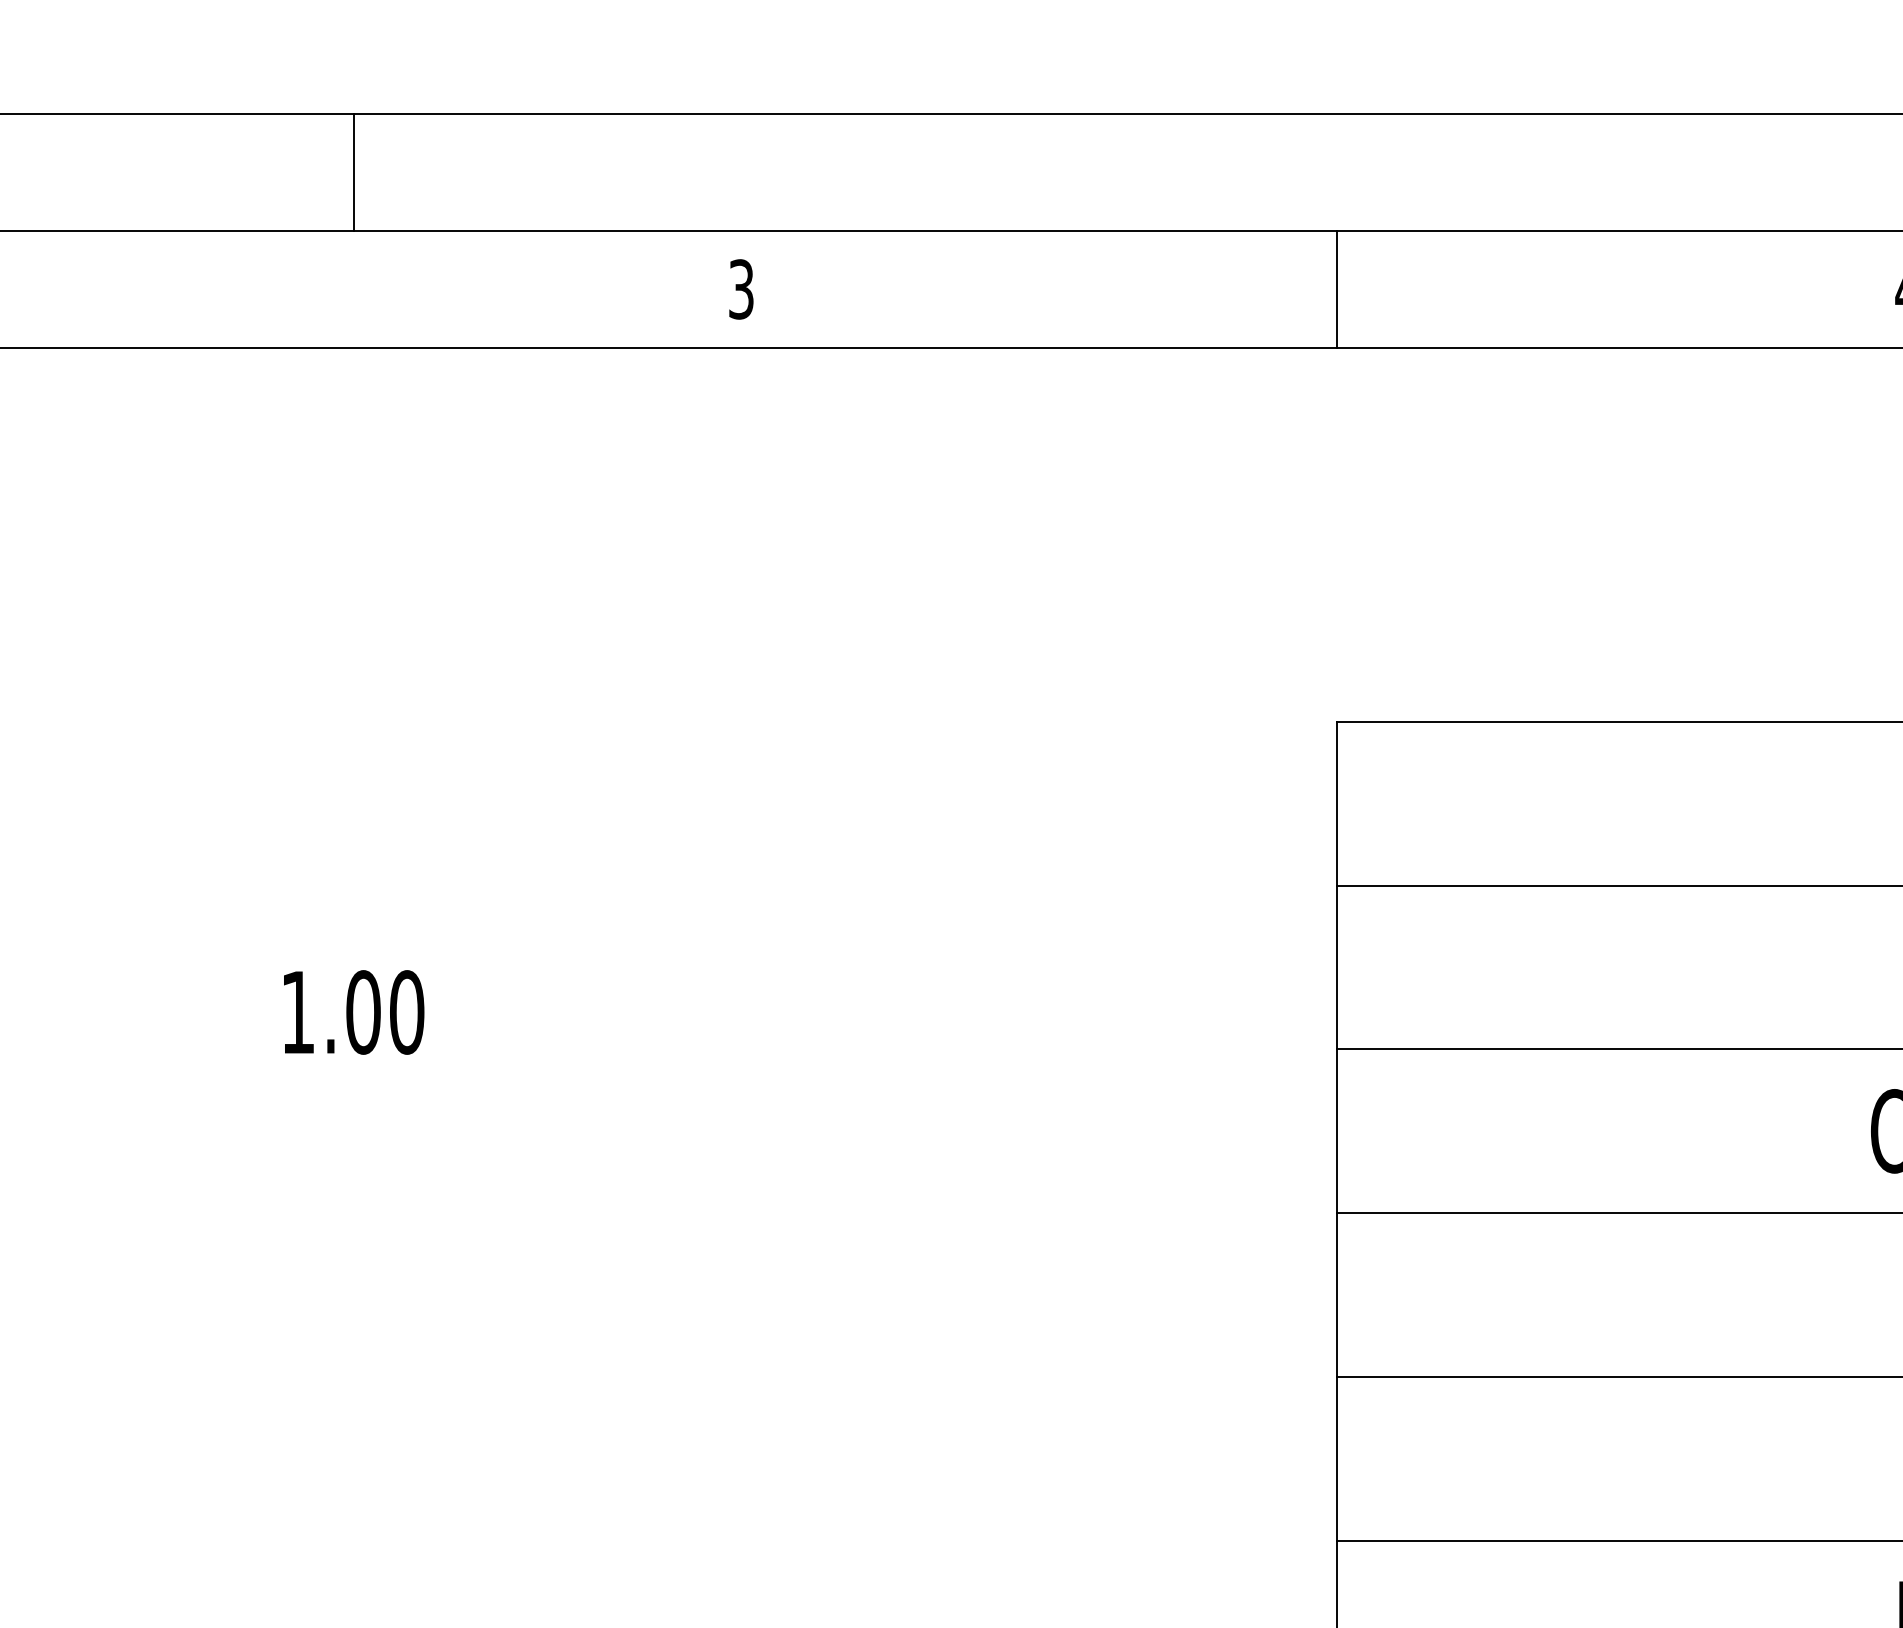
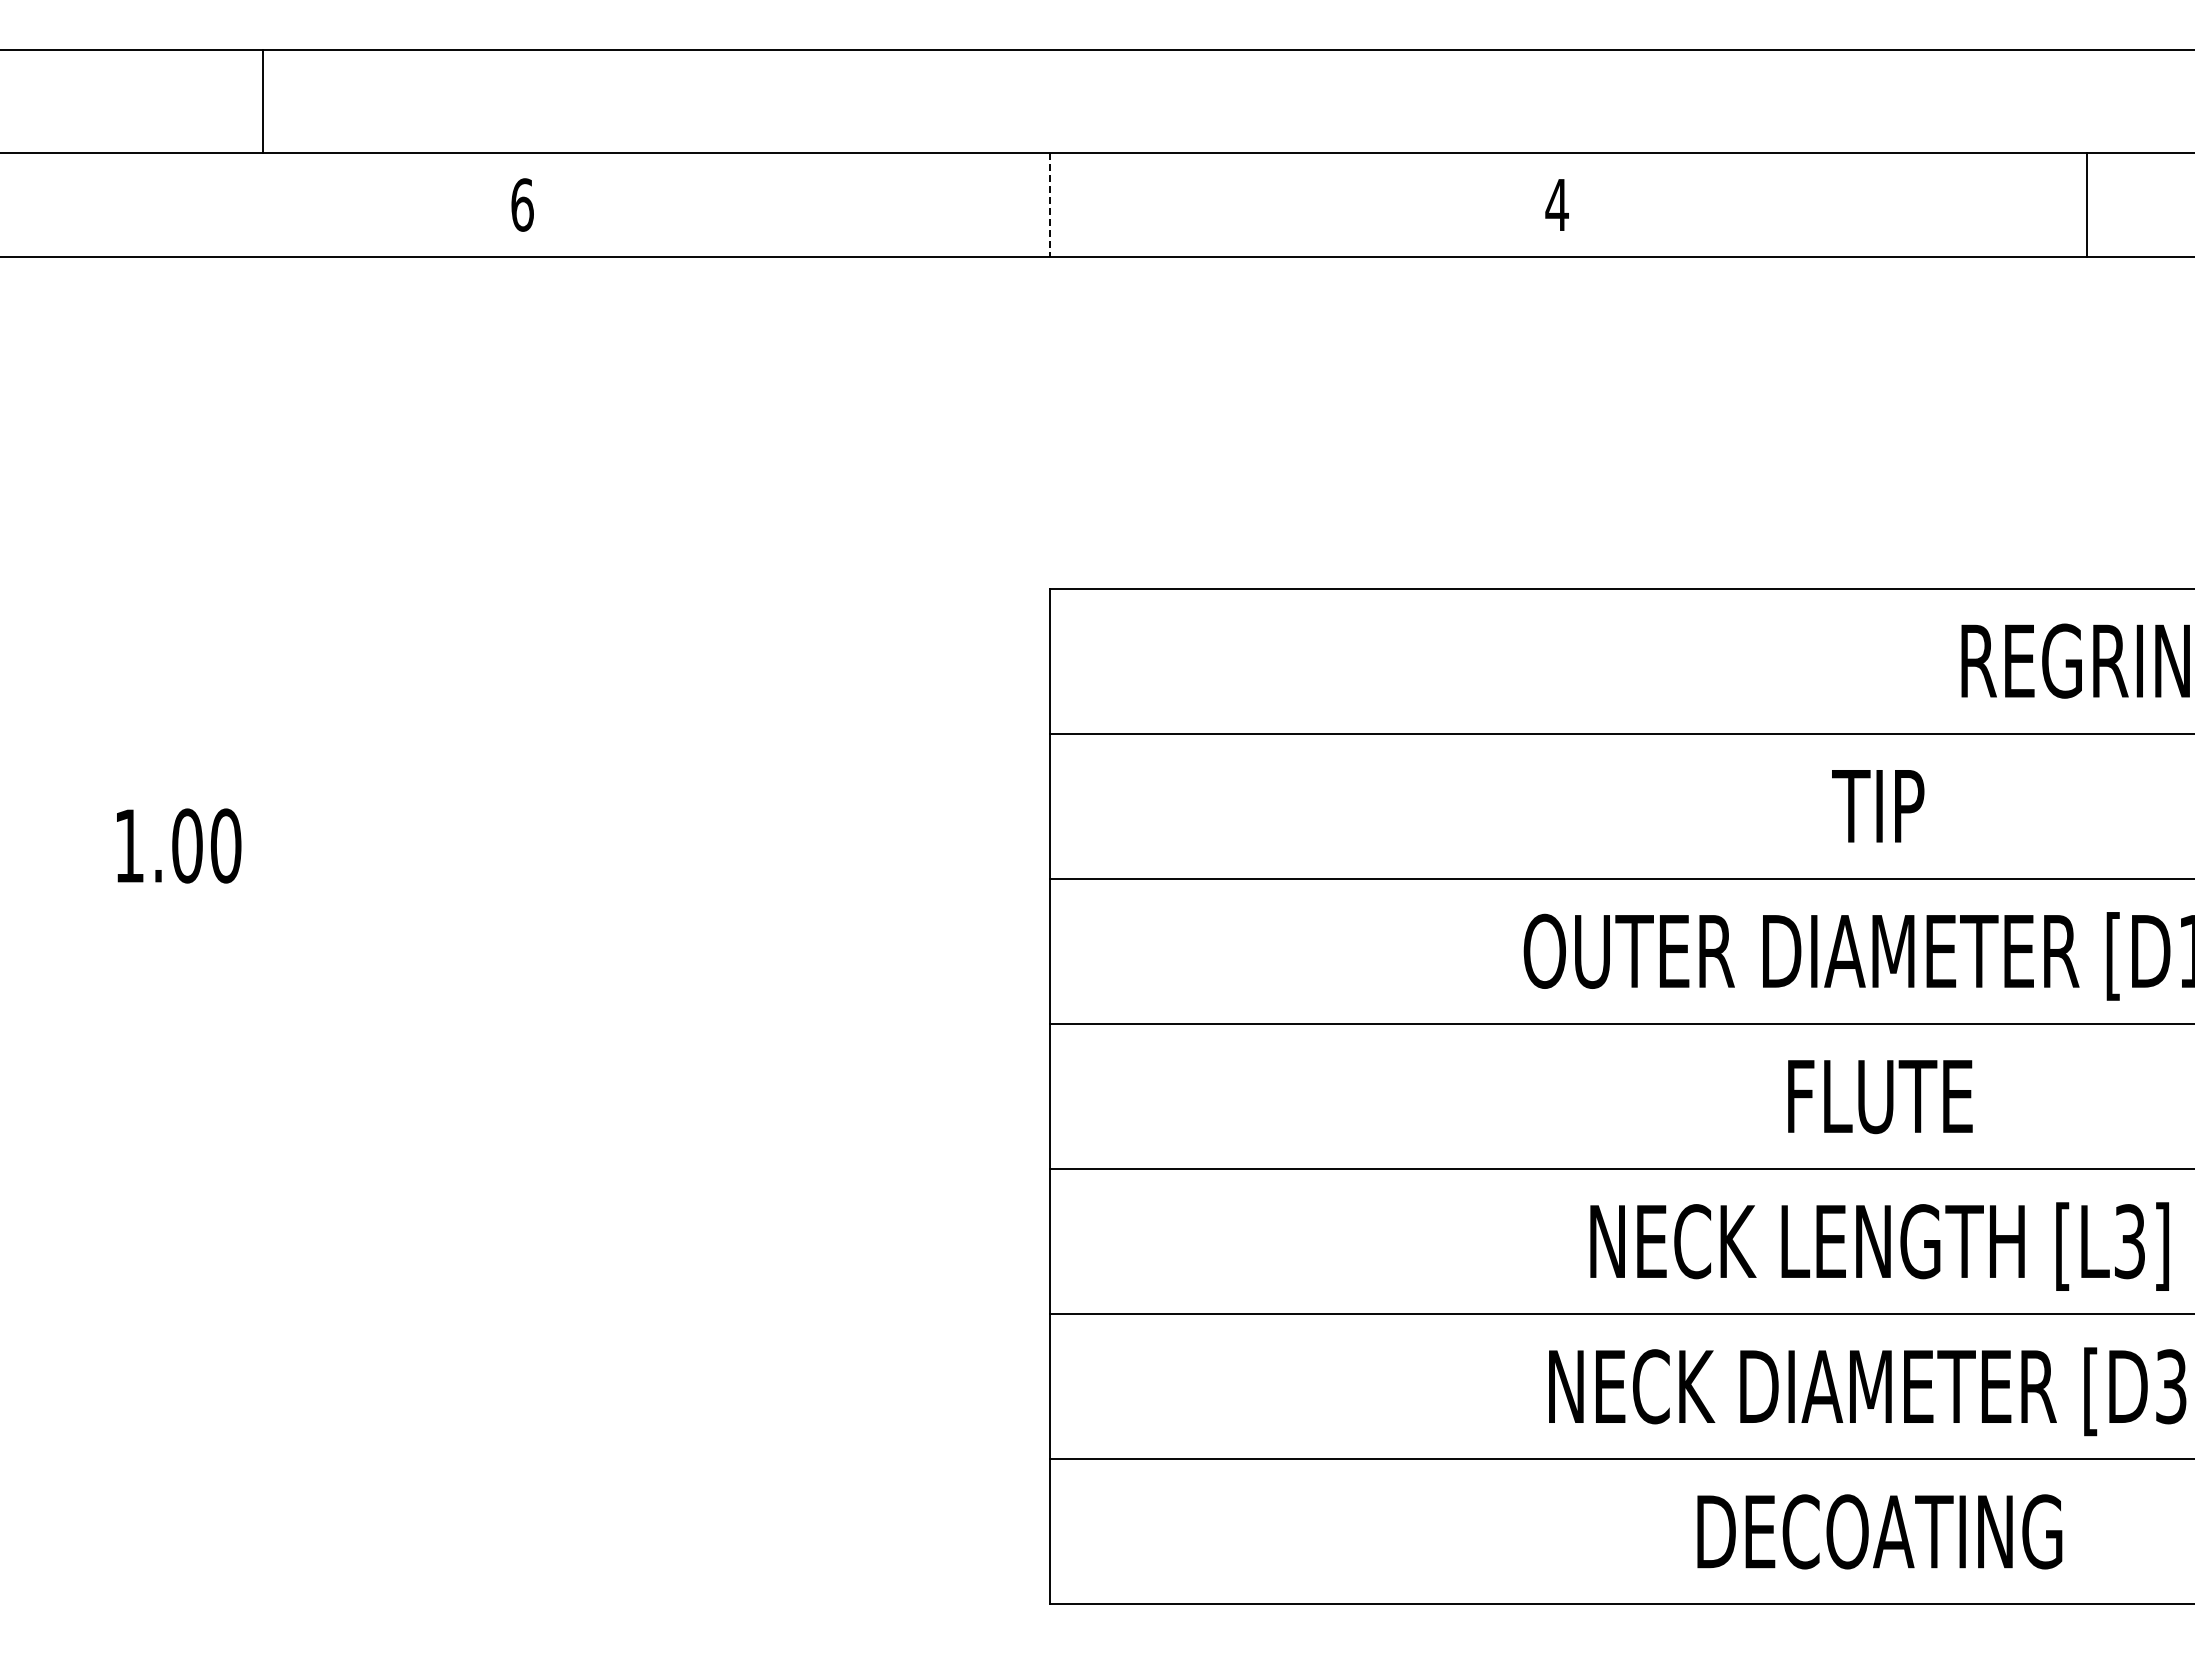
line: (354, 172) -> (263, 101), moved
text: (741, 288) -> (522, 204), 3 -> 6
line: (1337, 289) -> (1050, 205), solid -> dashed

